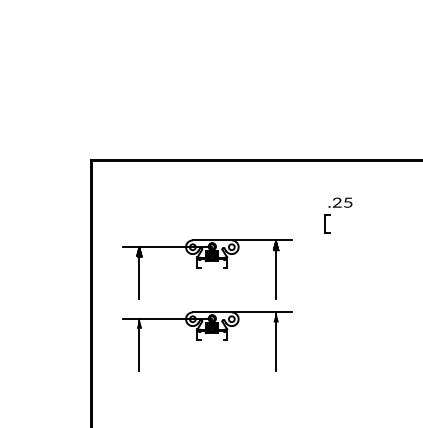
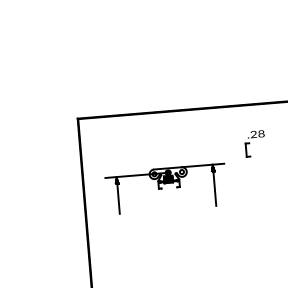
text: (347, 202) -> (260, 133), .25 -> .28
part: (201, 340) -> (165, 239), removed

